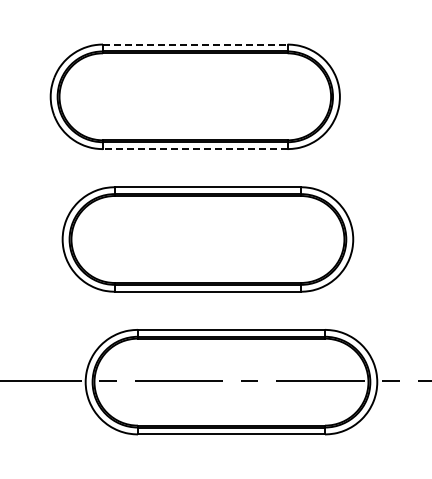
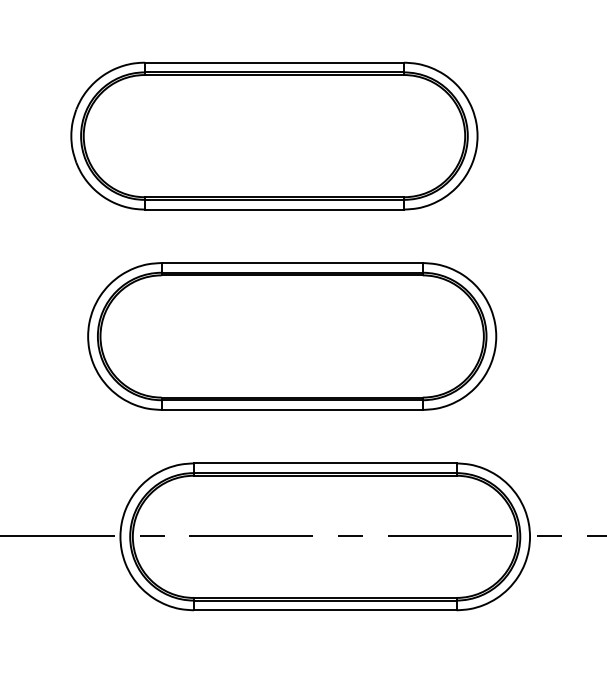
line: (195, 44) -> (274, 62), dashed -> solid
line: (194, 149) -> (273, 210), dashed -> solid

